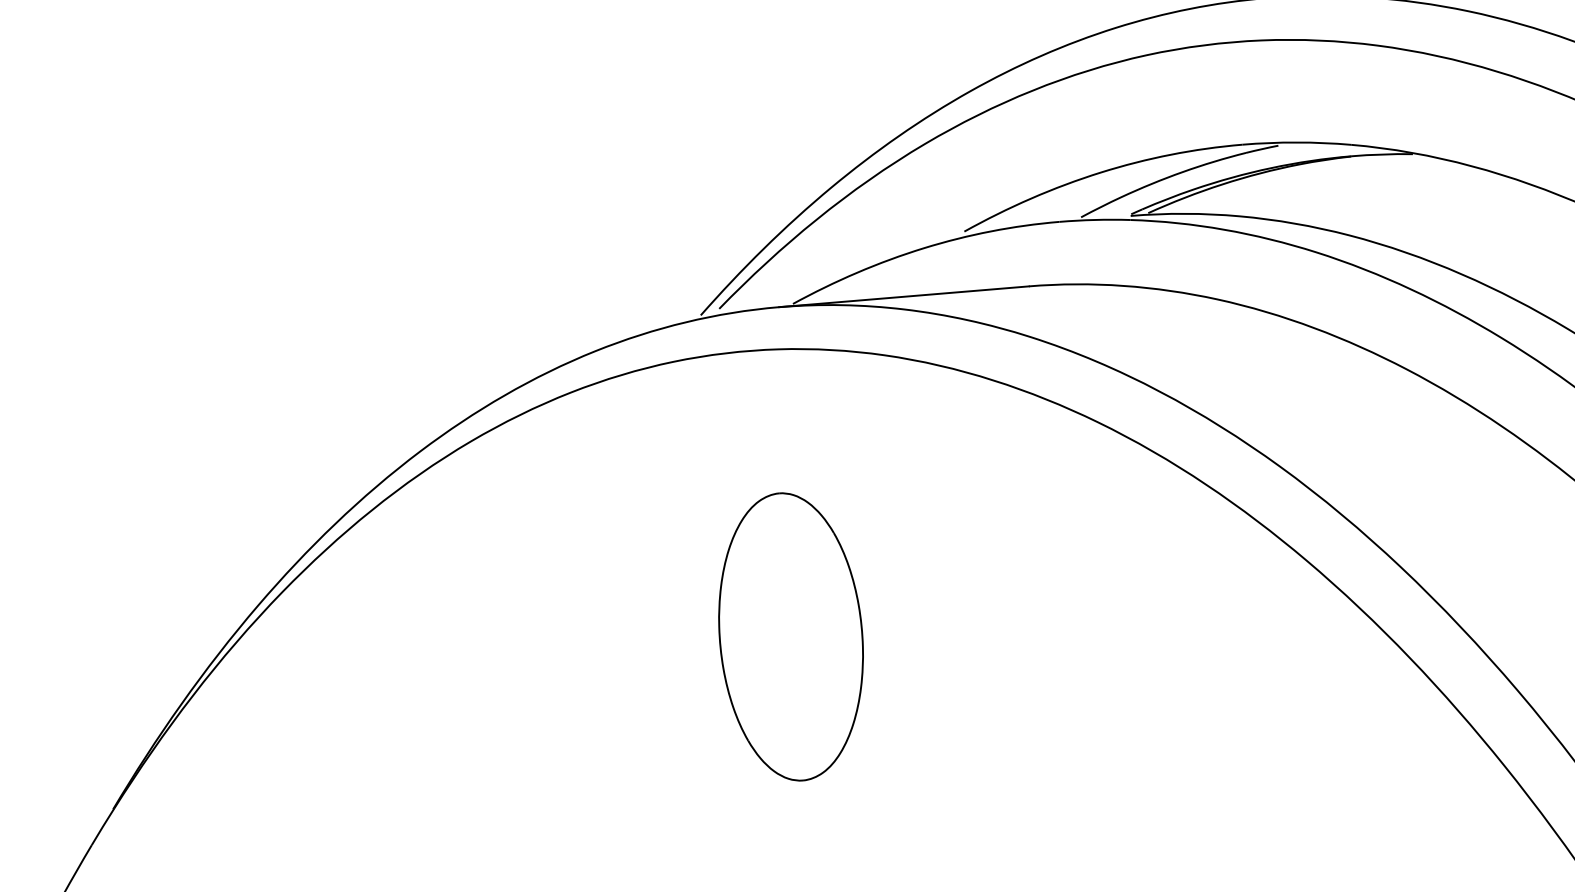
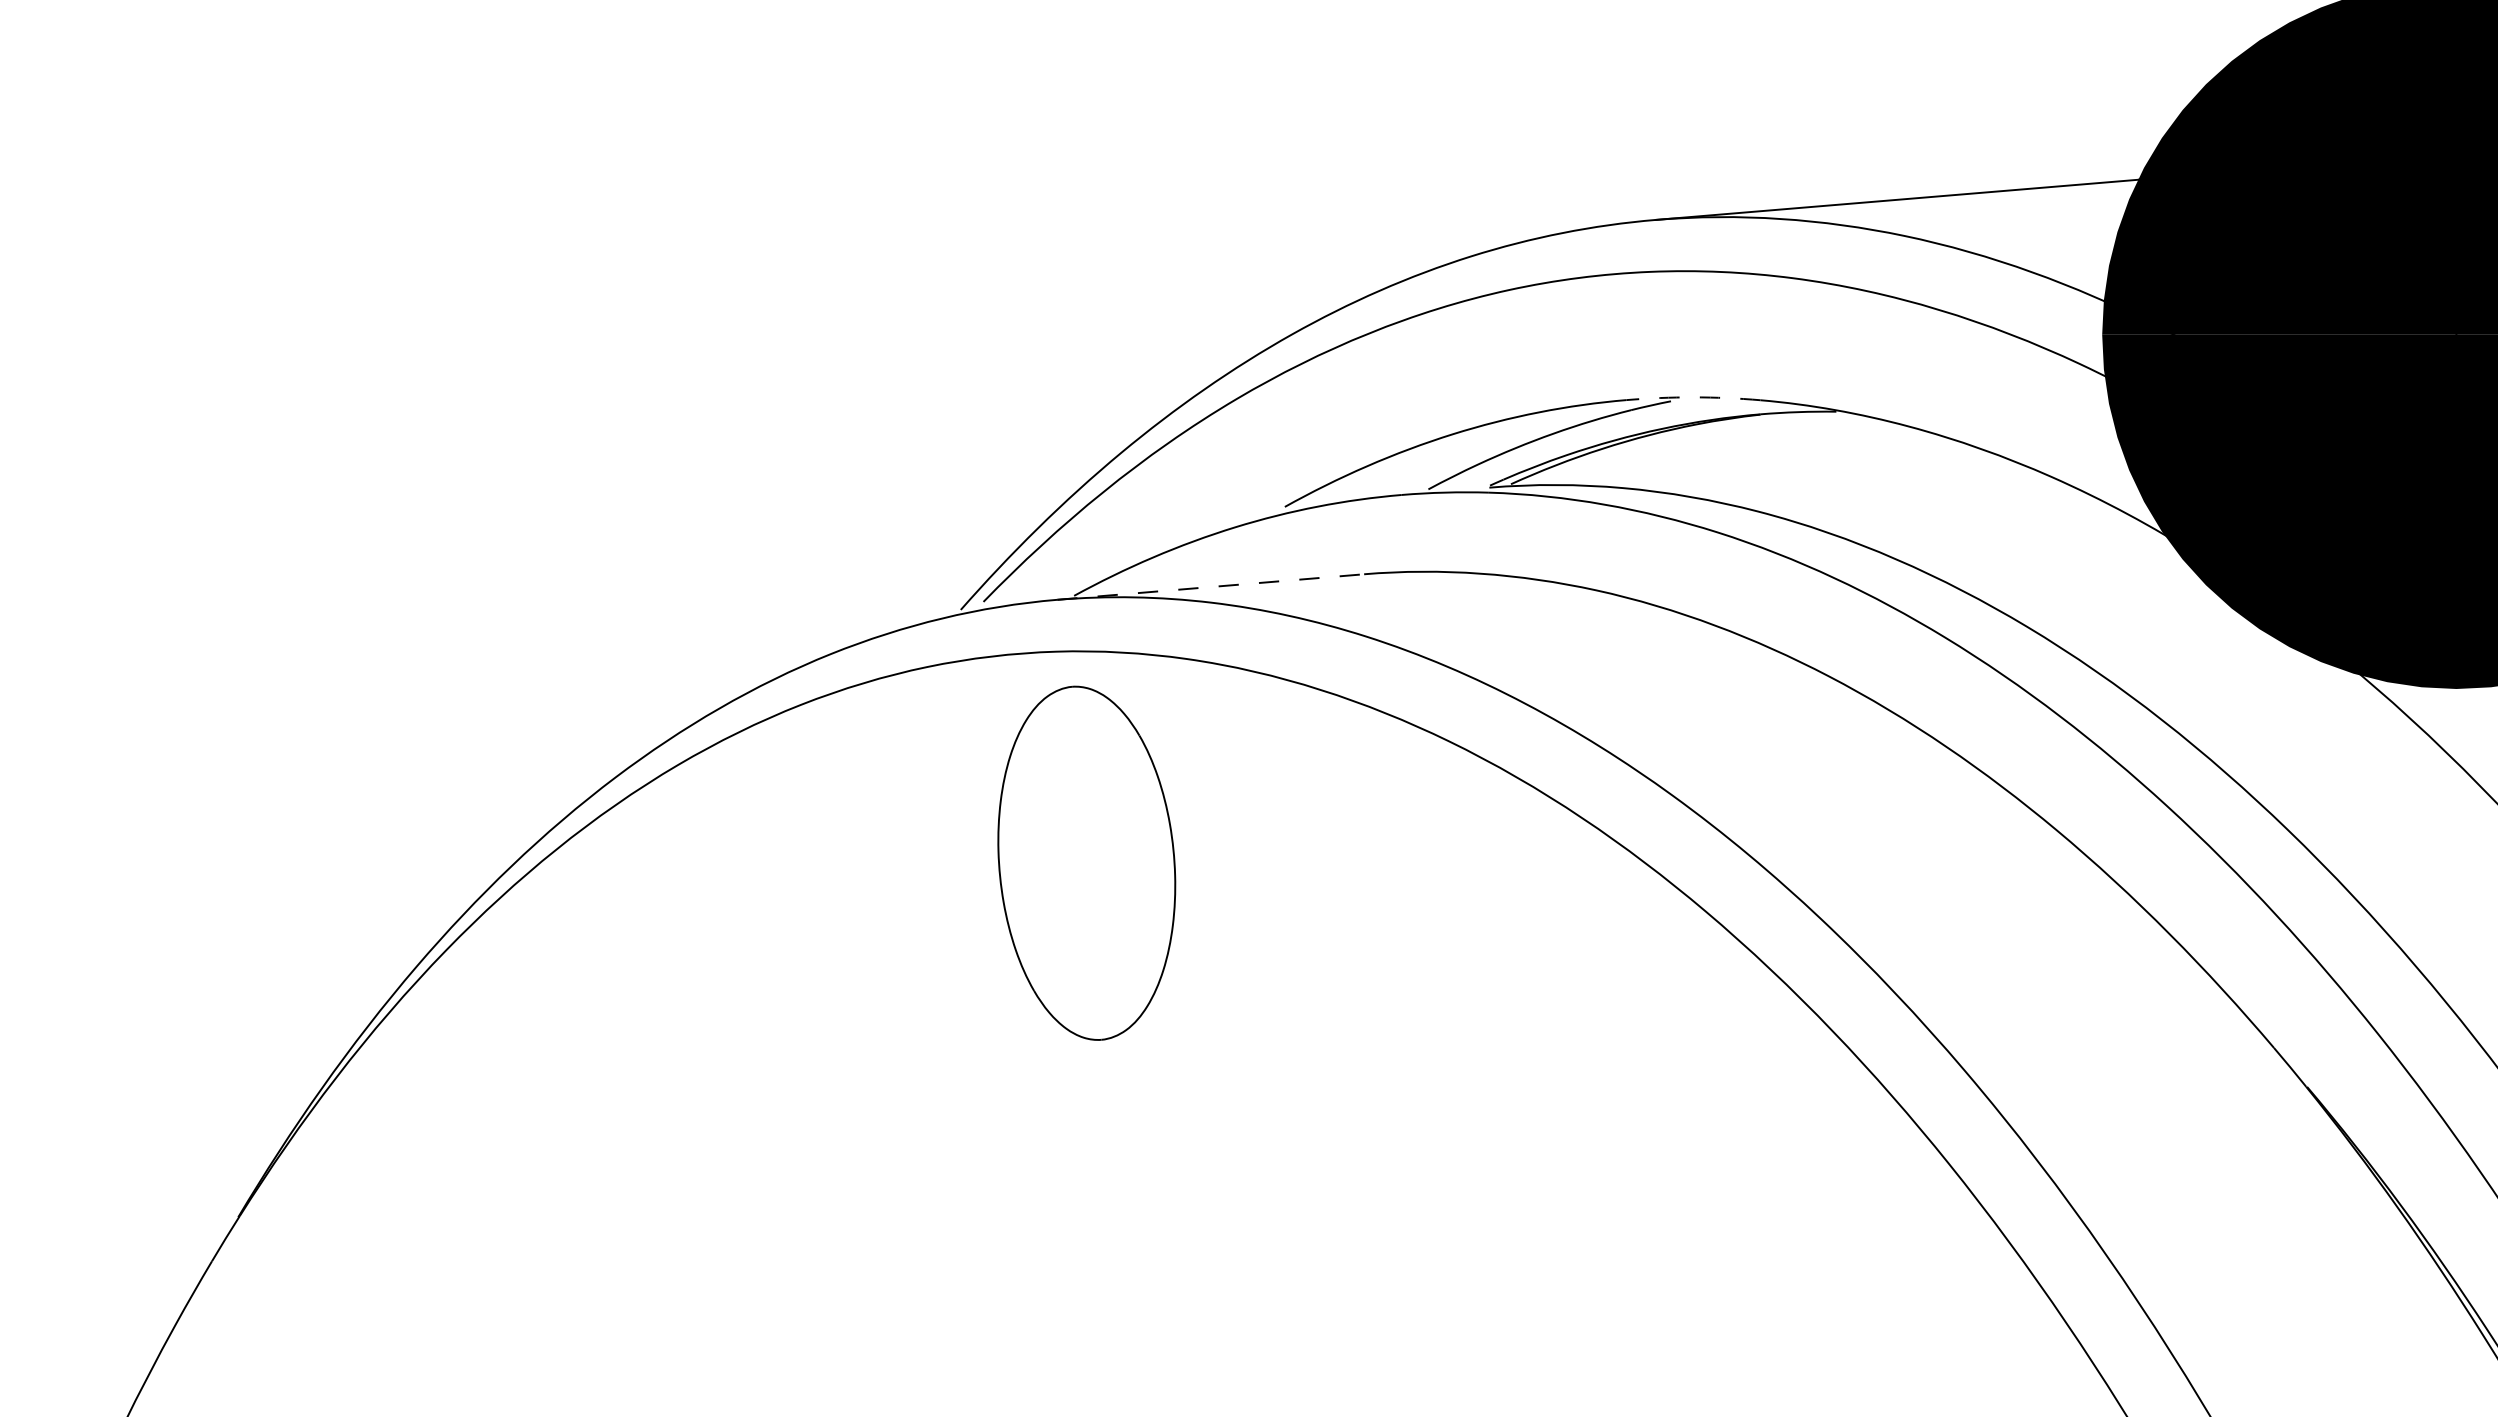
arc: (1296, 142) -> (1693, 397), solid -> dashed
line: (903, 297) -> (1210, 587), solid -> dashed
part: (790, 636) -> (1086, 862), moved

